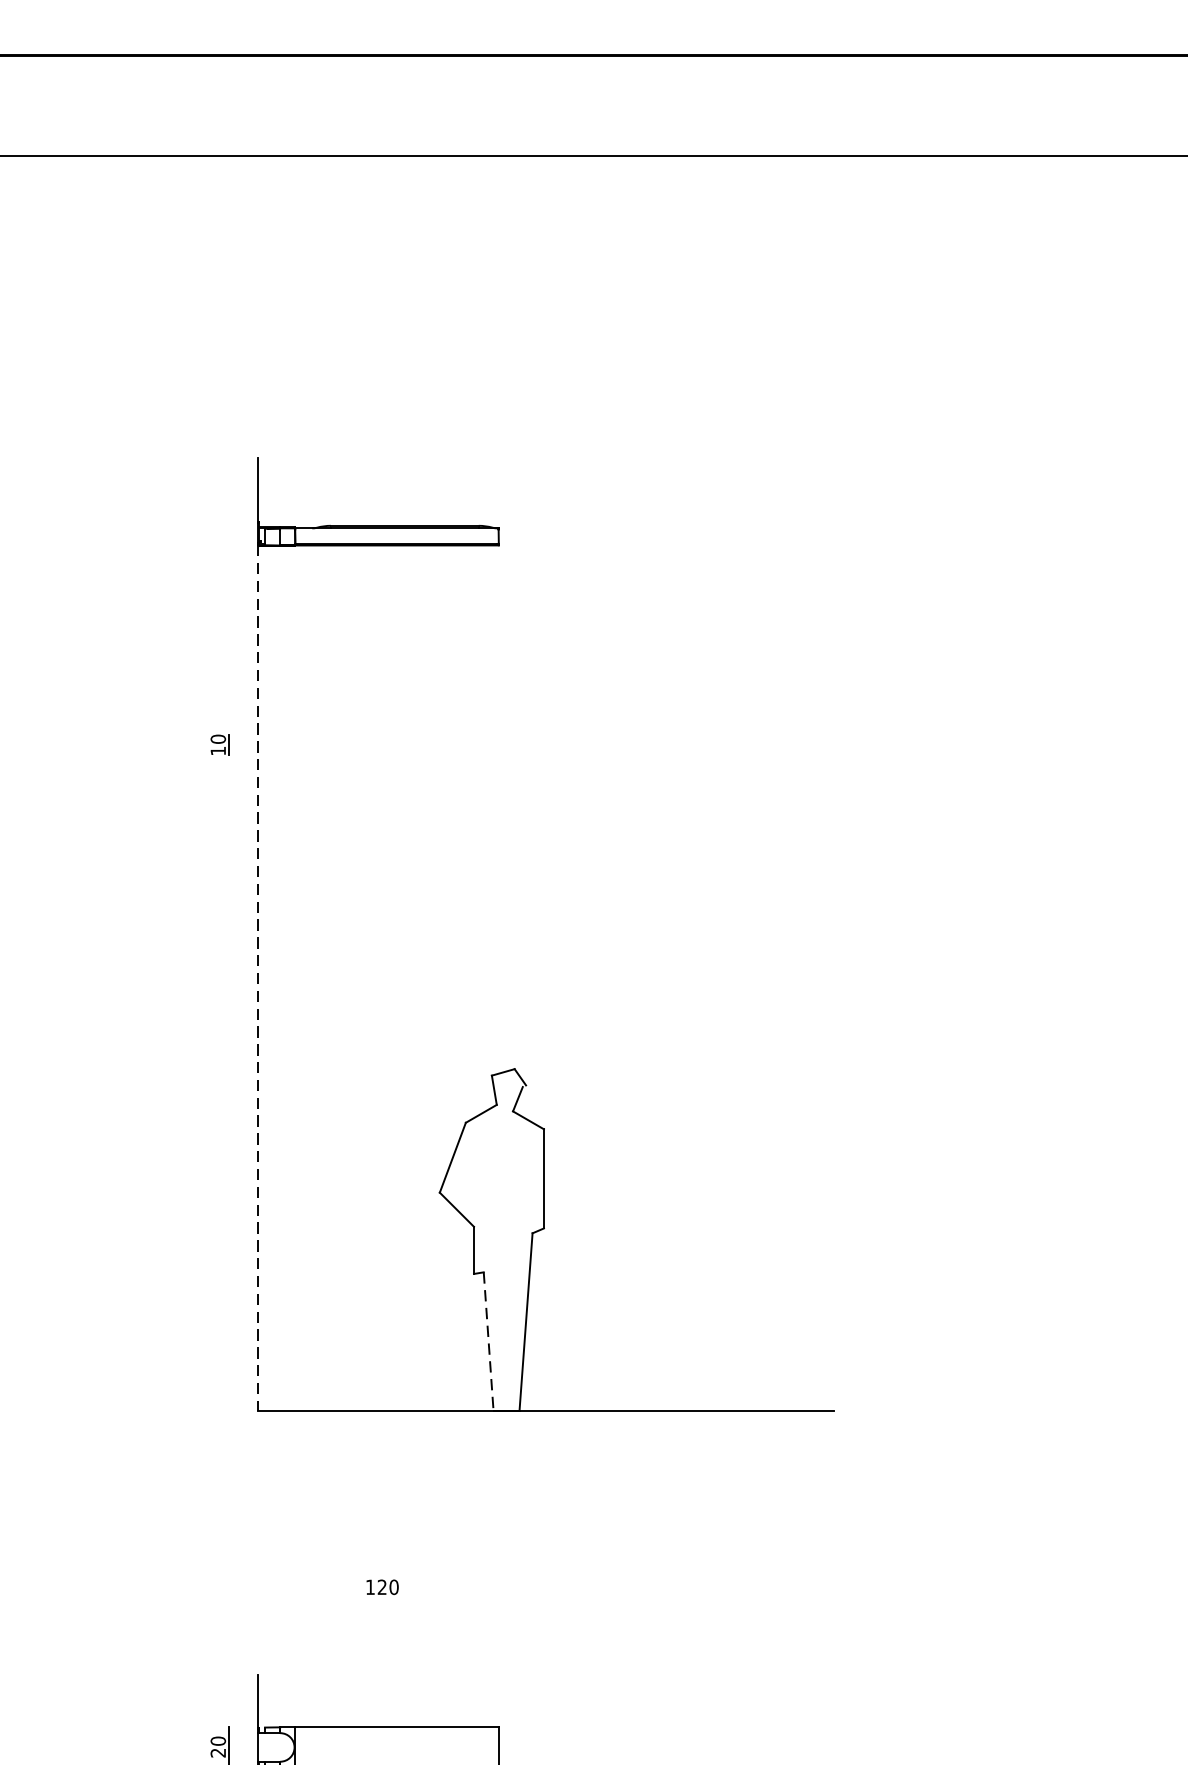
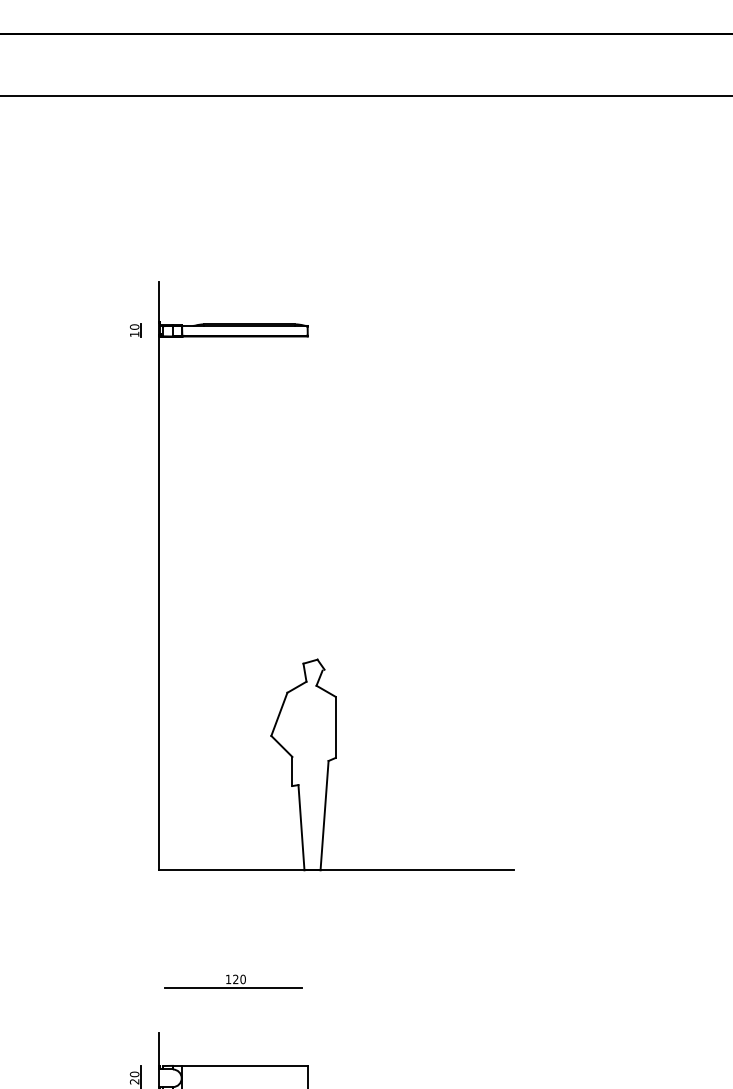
part: (219, 744) -> (135, 330), moved
line: (258, 978) -> (159, 603), dashed -> solid
line: (488, 1341) -> (301, 827), dashed -> solid
line: (378, 1600) -> (233, 987), added

